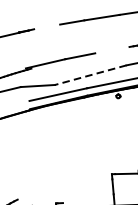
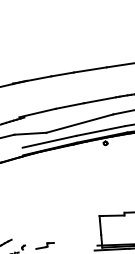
line: (44, 26) -> (36, 78), added
line: (111, 50) -> (99, 100), added
line: (90, 75) -> (79, 123), dashed -> solid

